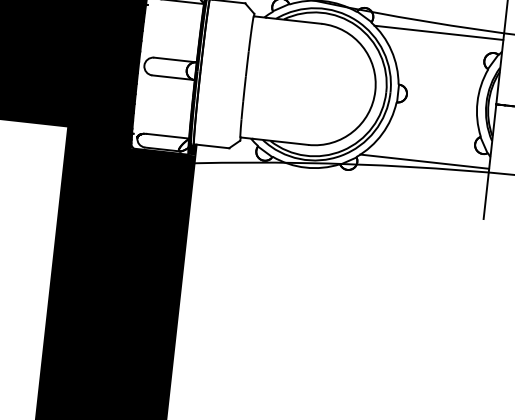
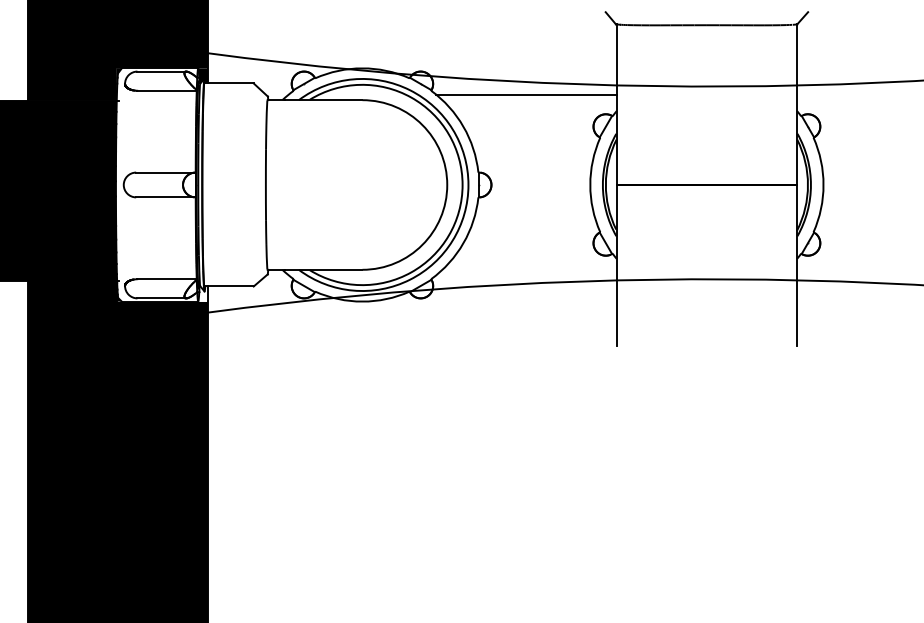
fill: (192, 149) -> (203, 293), removed
line: (424, 161) -> (526, 275), removed

